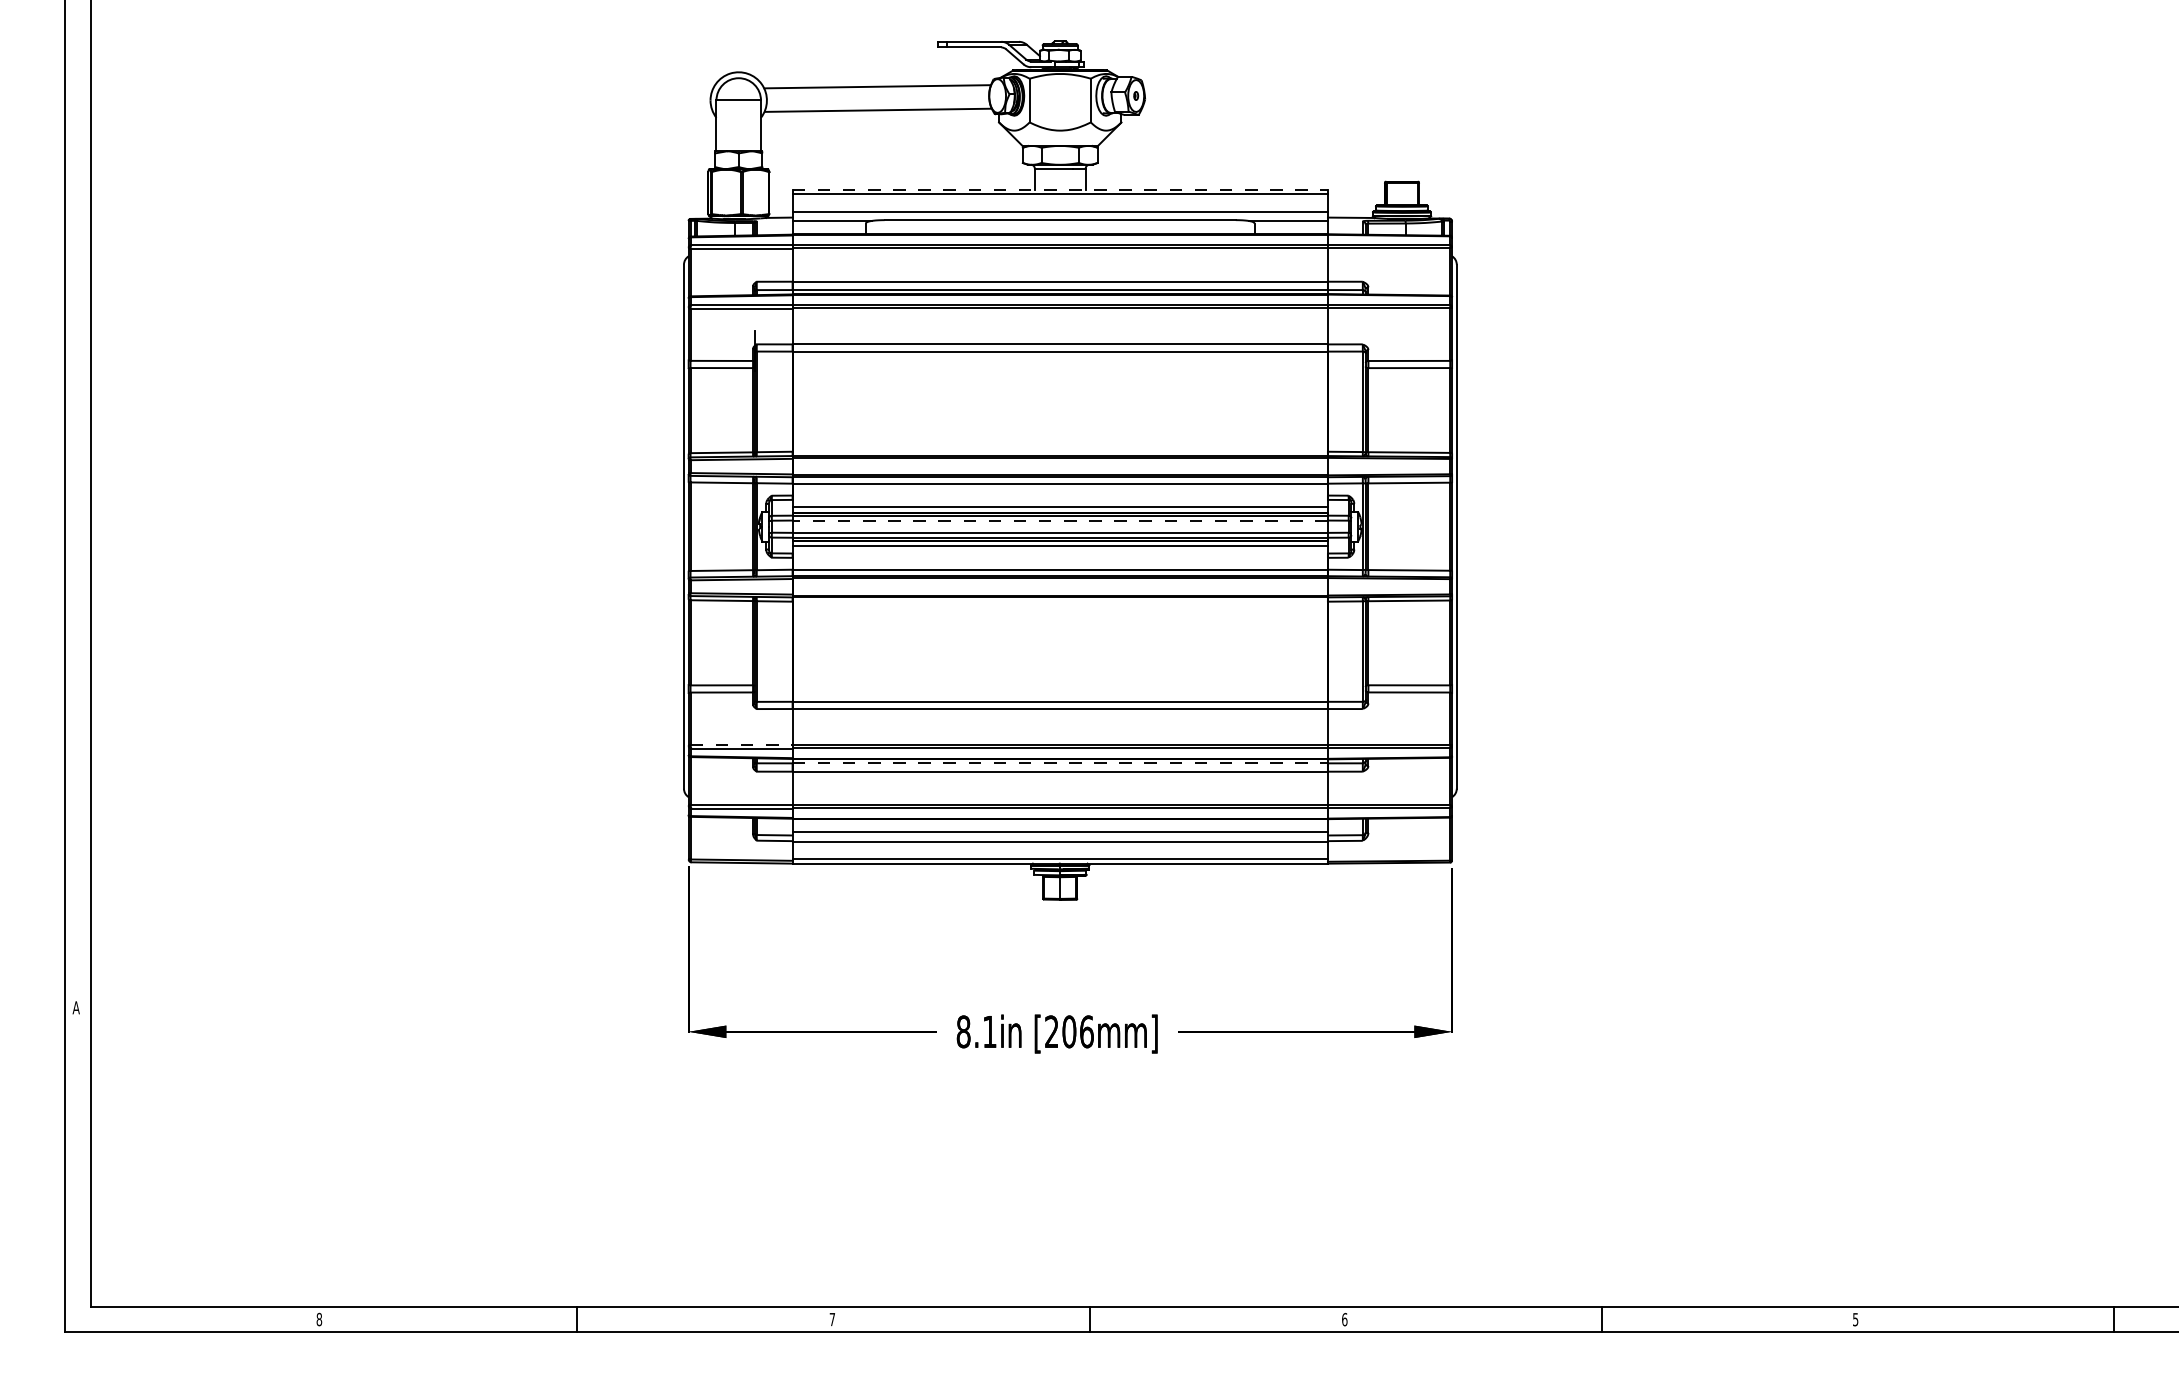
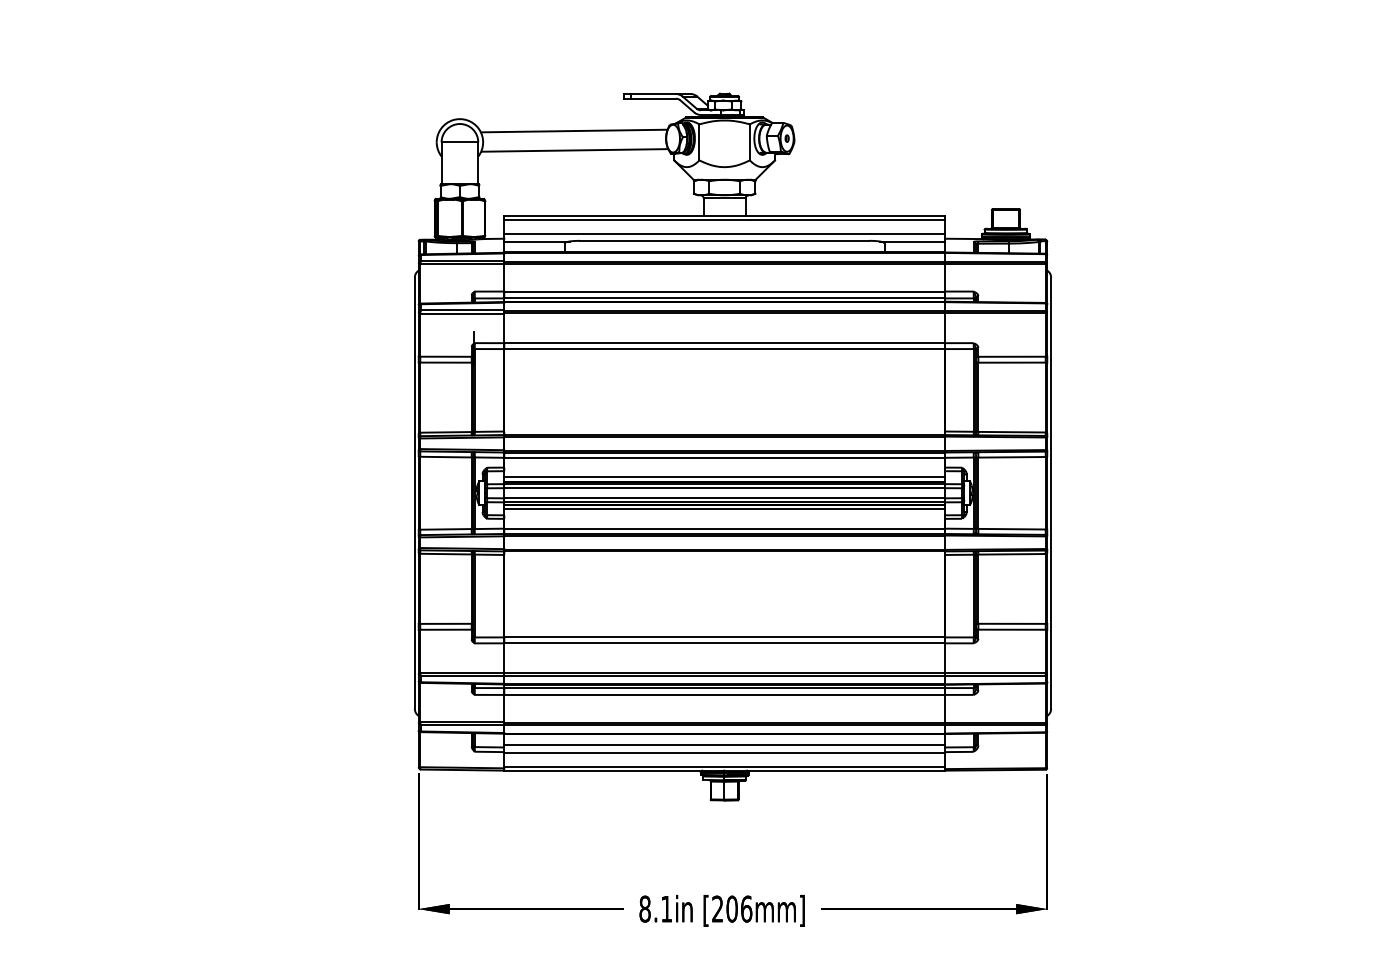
line: (1060, 189) -> (724, 215), dashed -> solid
line: (1060, 520) -> (724, 488), dashed -> solid
line: (742, 744) -> (463, 672), dashed -> solid
line: (1060, 763) -> (724, 688), dashed -> solid

